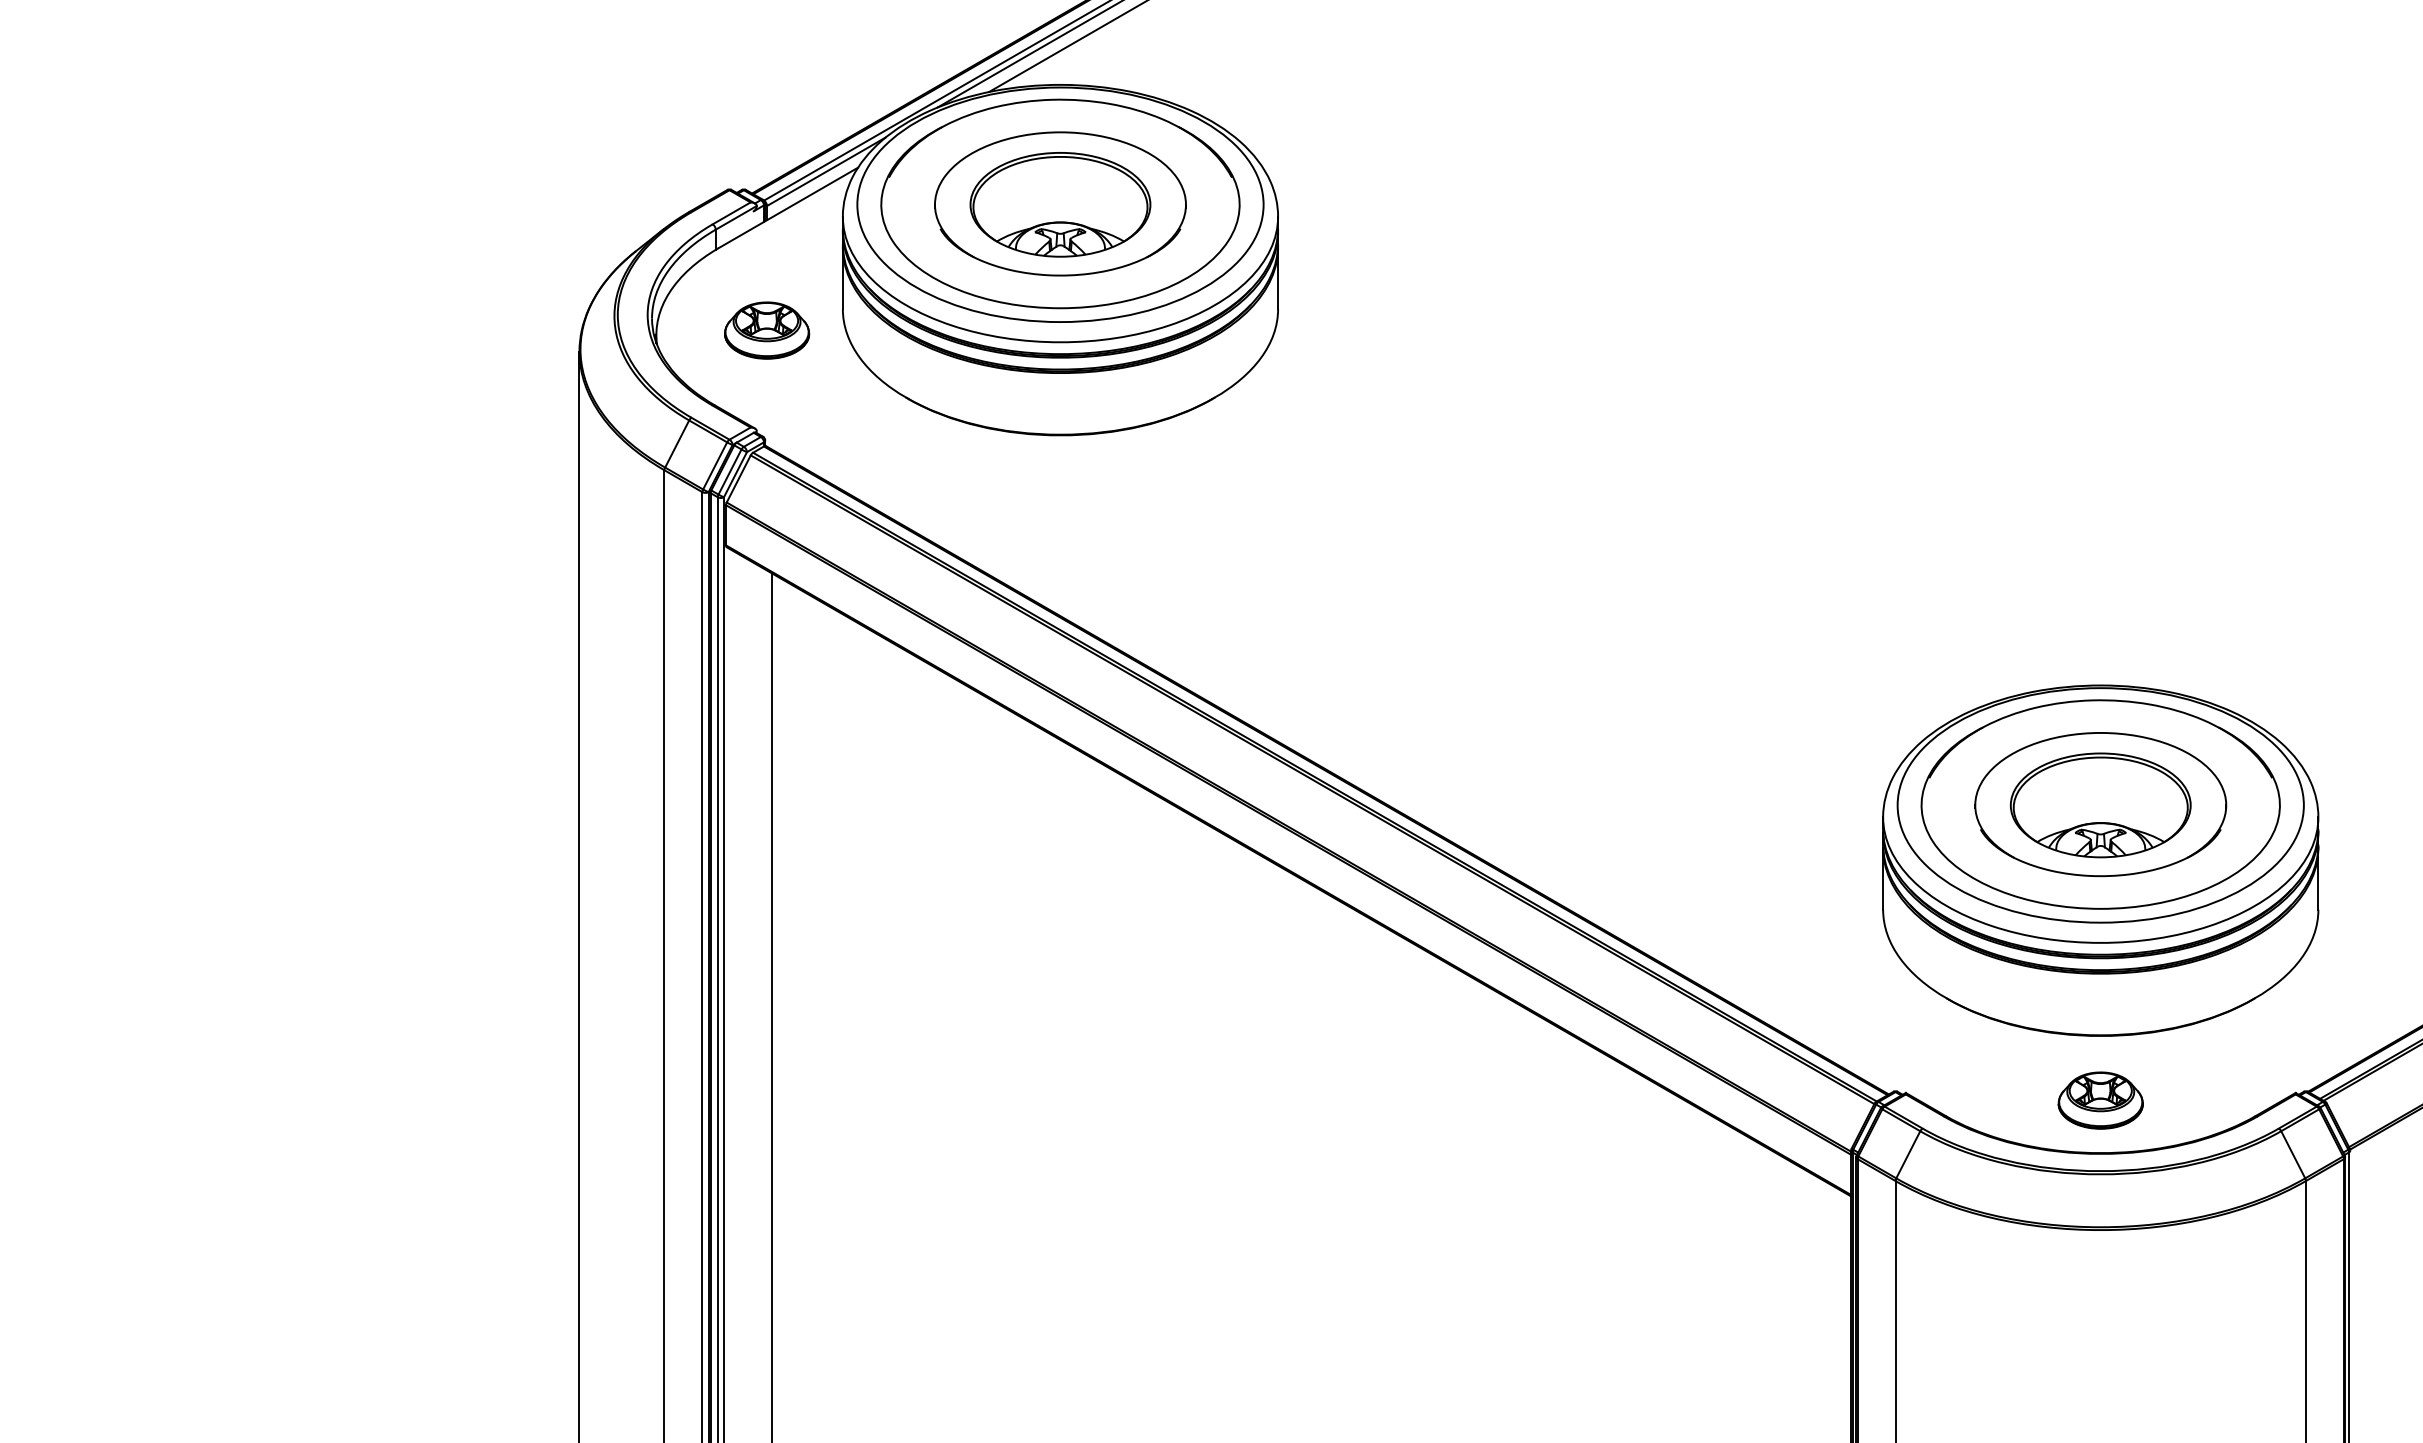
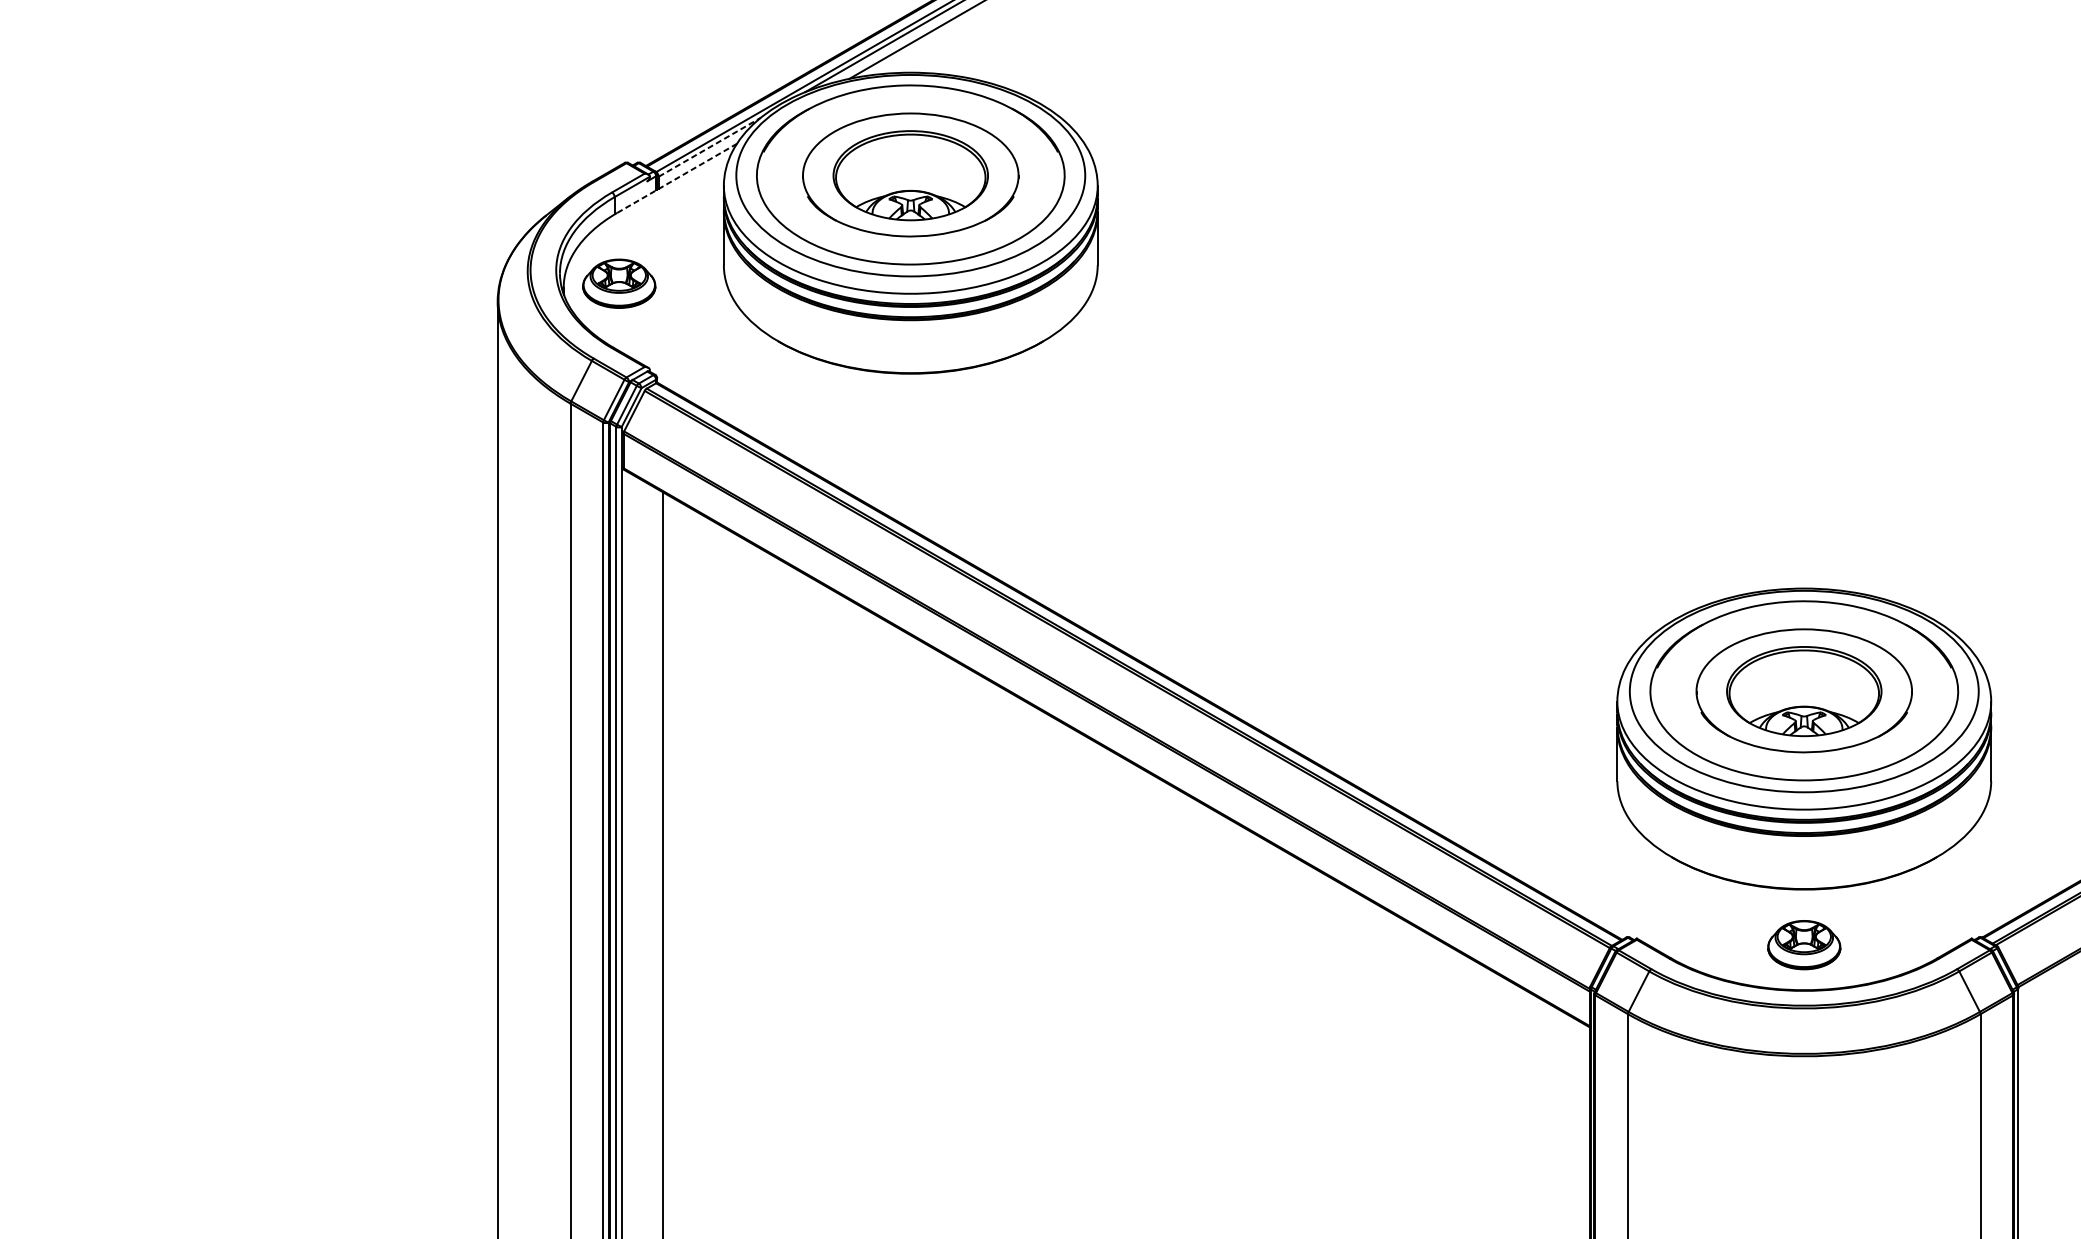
line: (826, 171) -> (709, 147), solid -> dashed
line: (788, 207) -> (677, 178), solid -> dashed
part: (767, 330) -> (619, 283), moved

